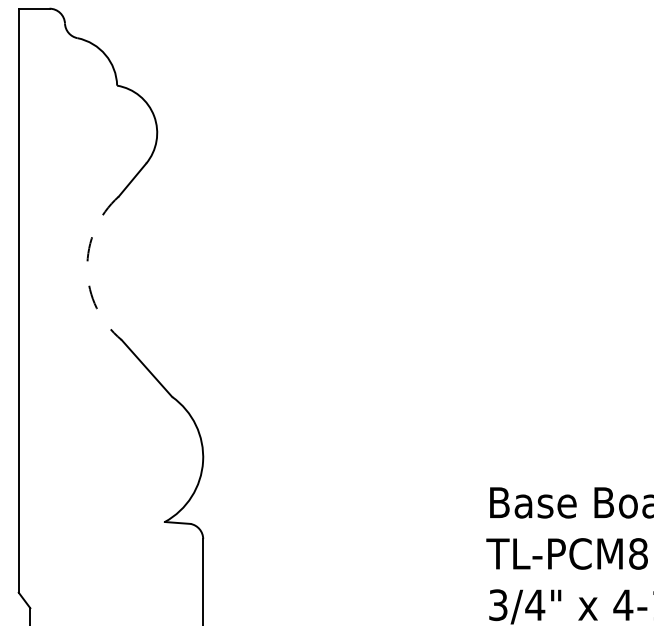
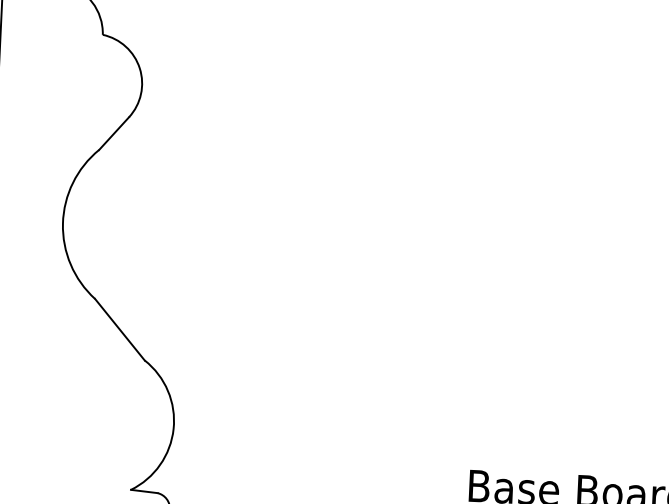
arc: (87, 268) -> (63, 223), dashed -> solid

